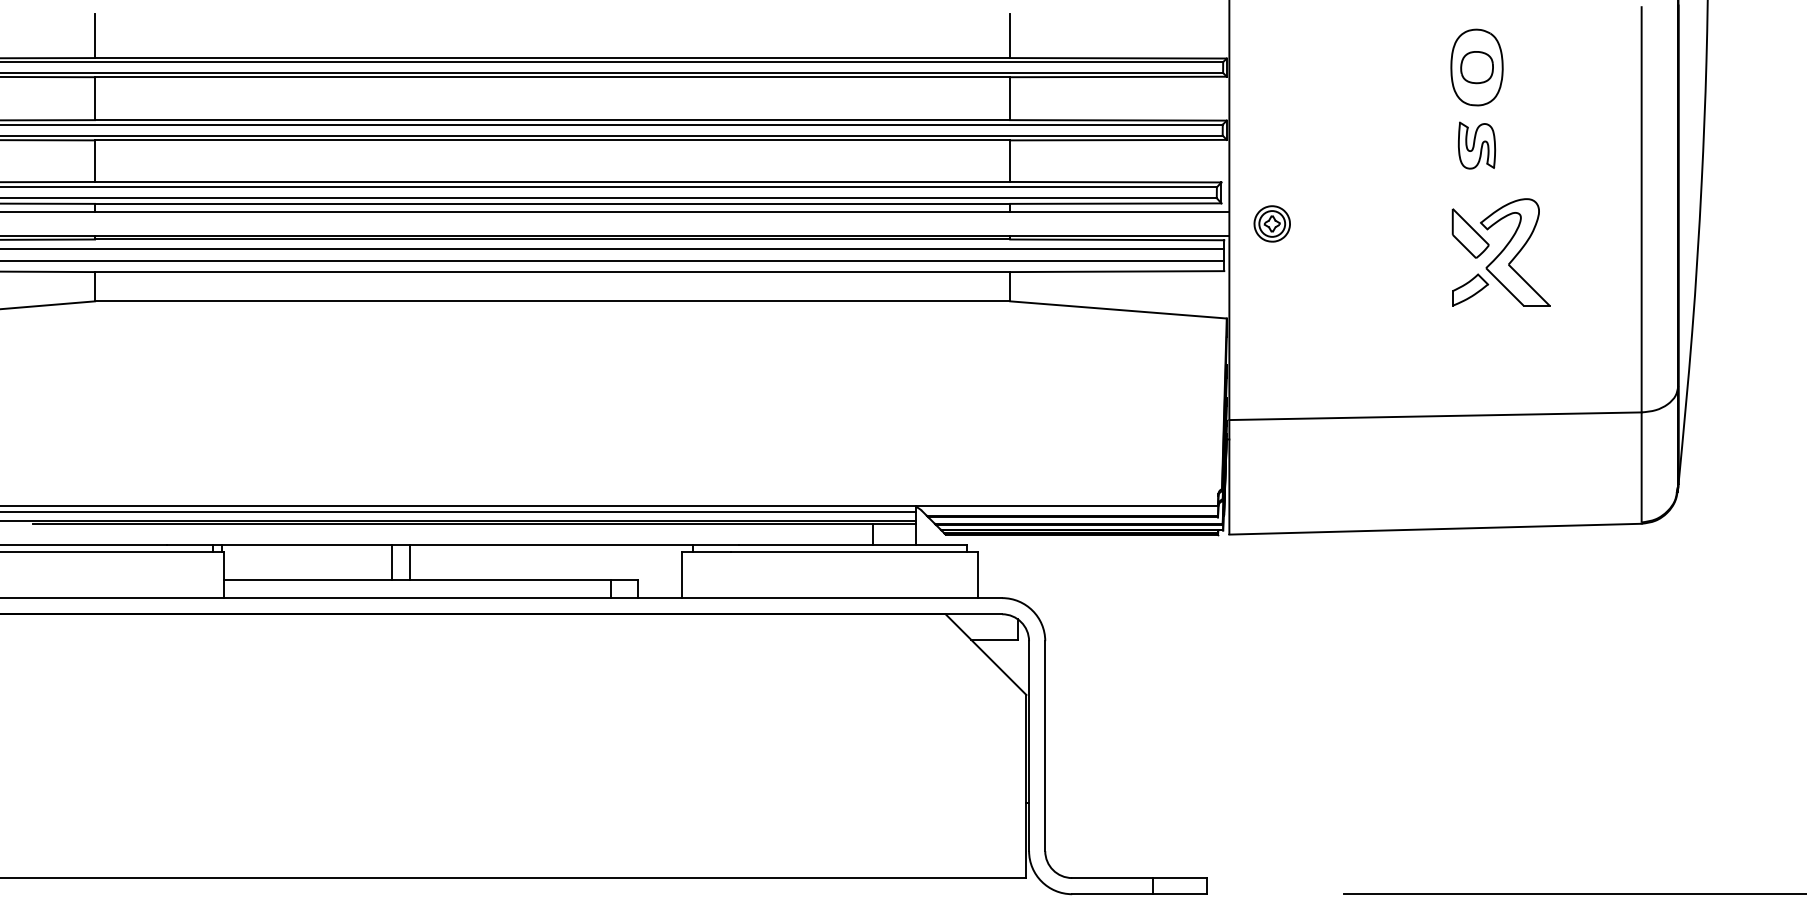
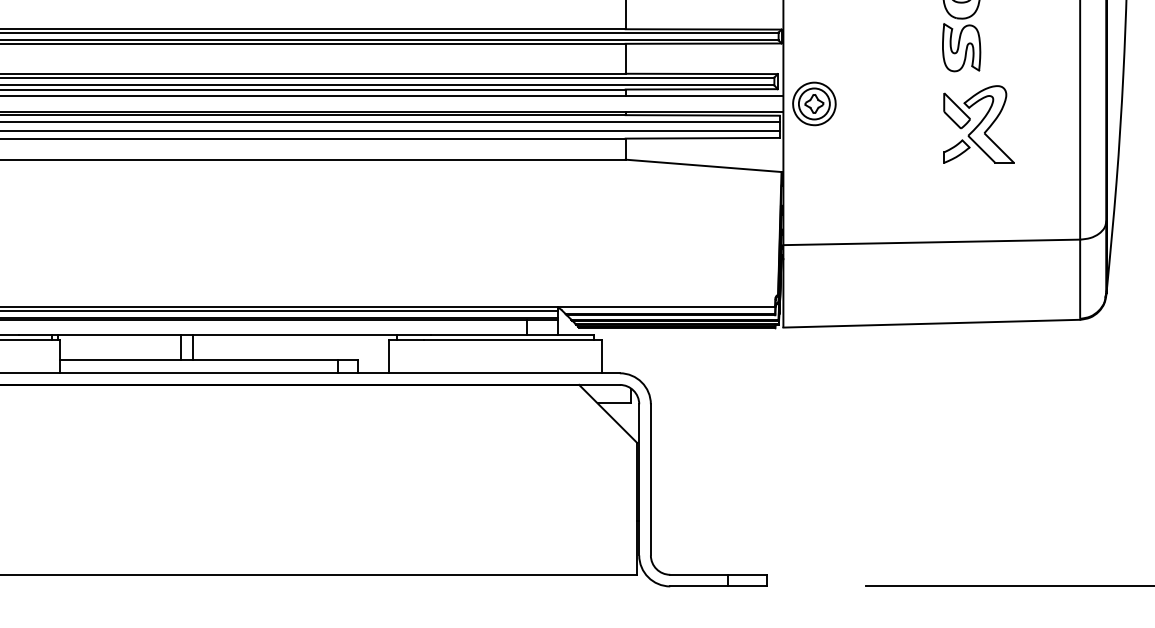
part: (1476, 145) -> (961, 47), size x1.43
part: (1271, 223) -> (813, 103), size x1.67

